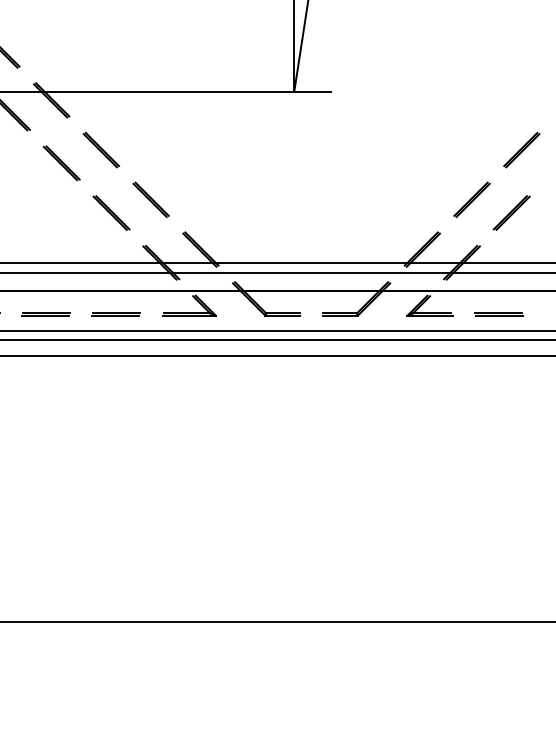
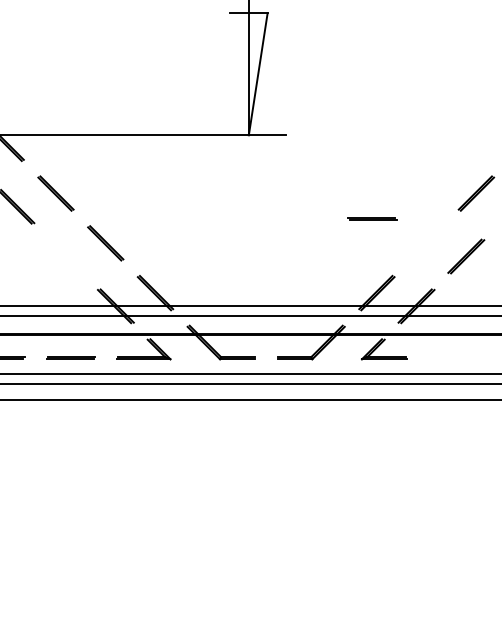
line: (471, 199) -> (426, 243), removed
line: (111, 212) -> (66, 256), removed
line: (498, 313) -> (372, 218), moved

